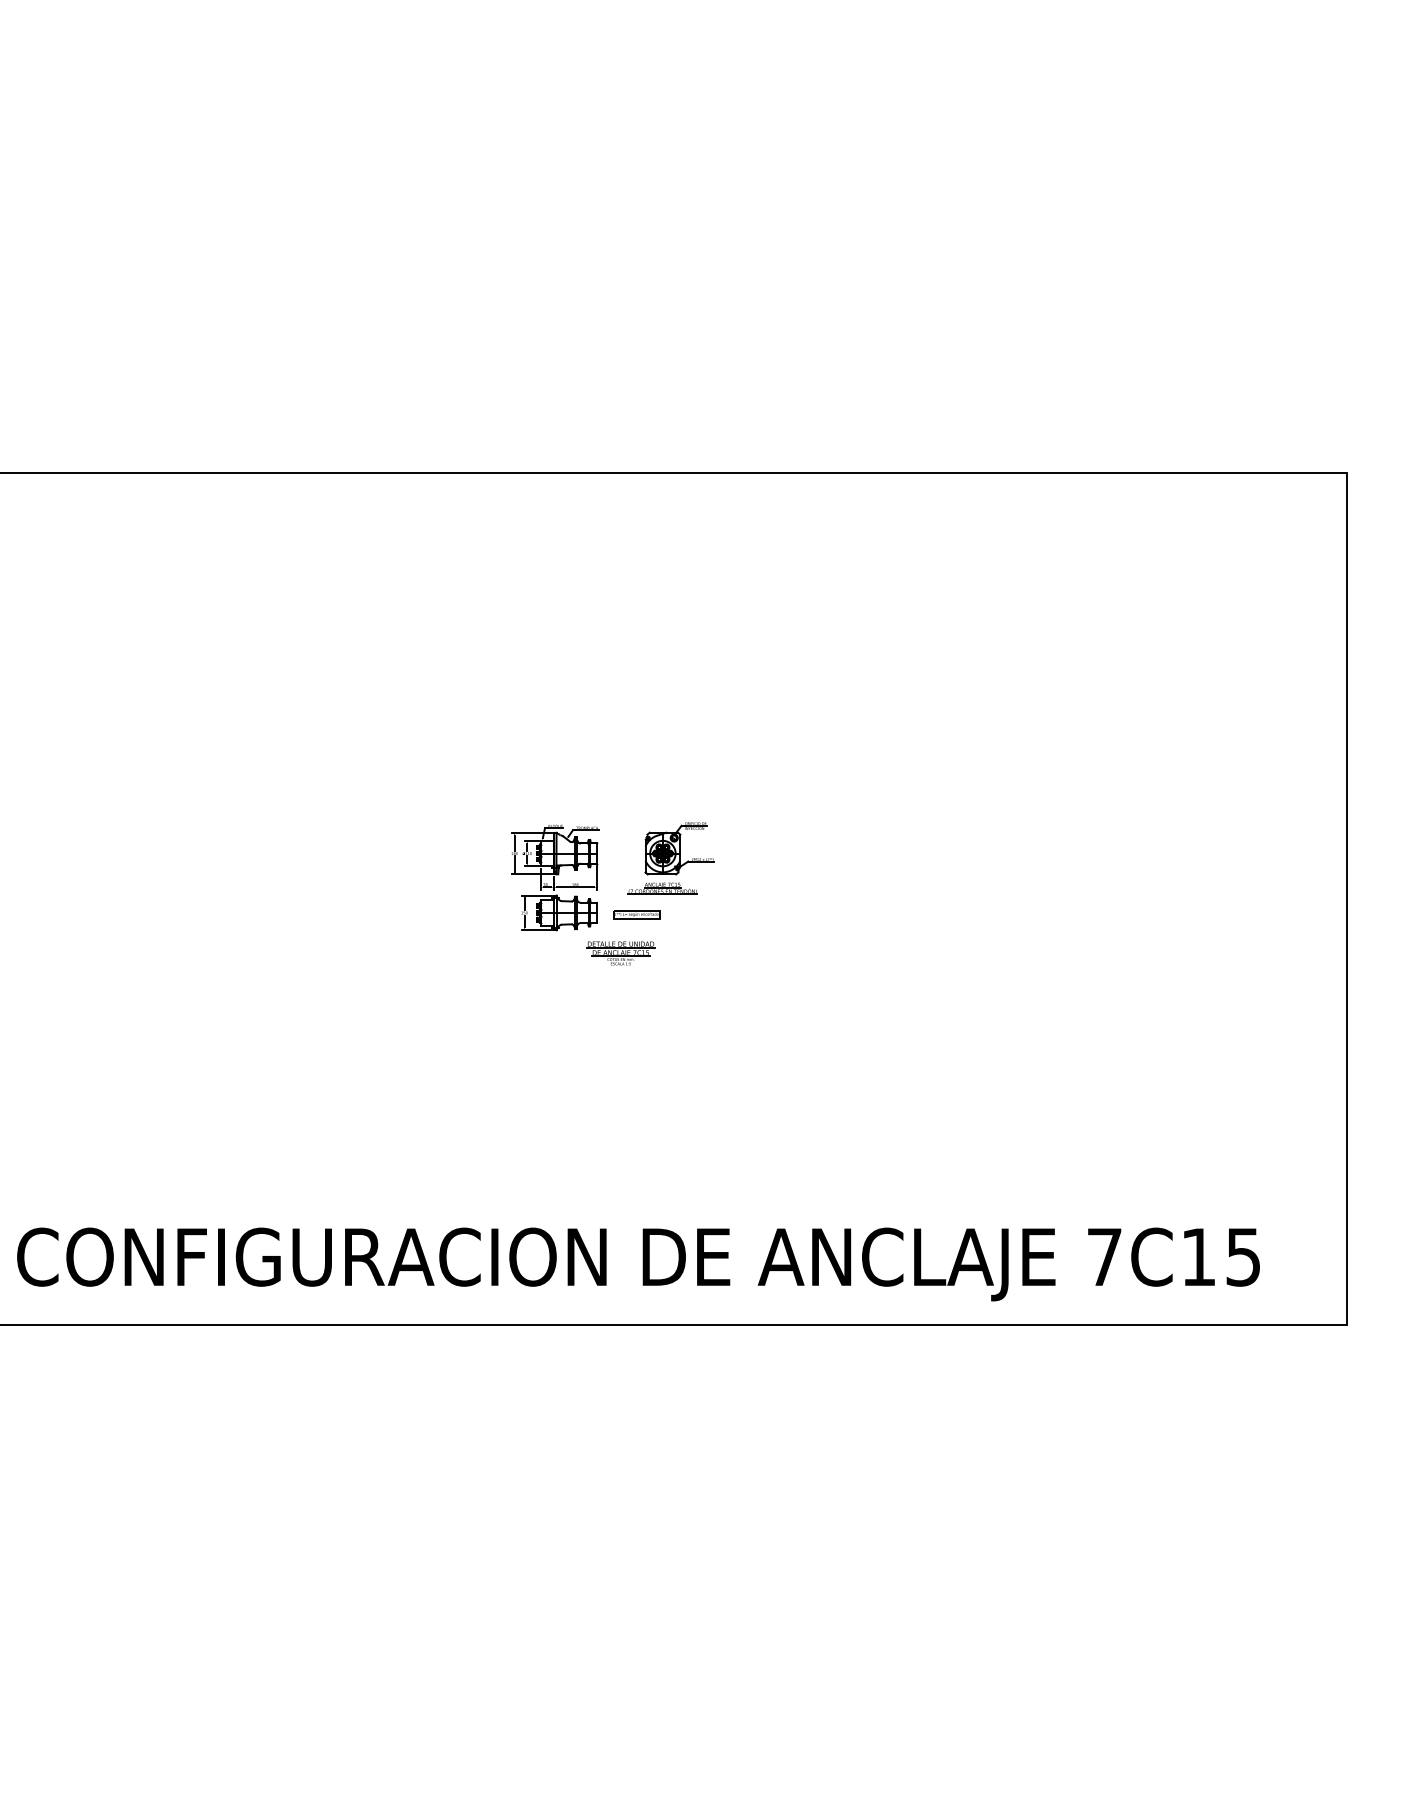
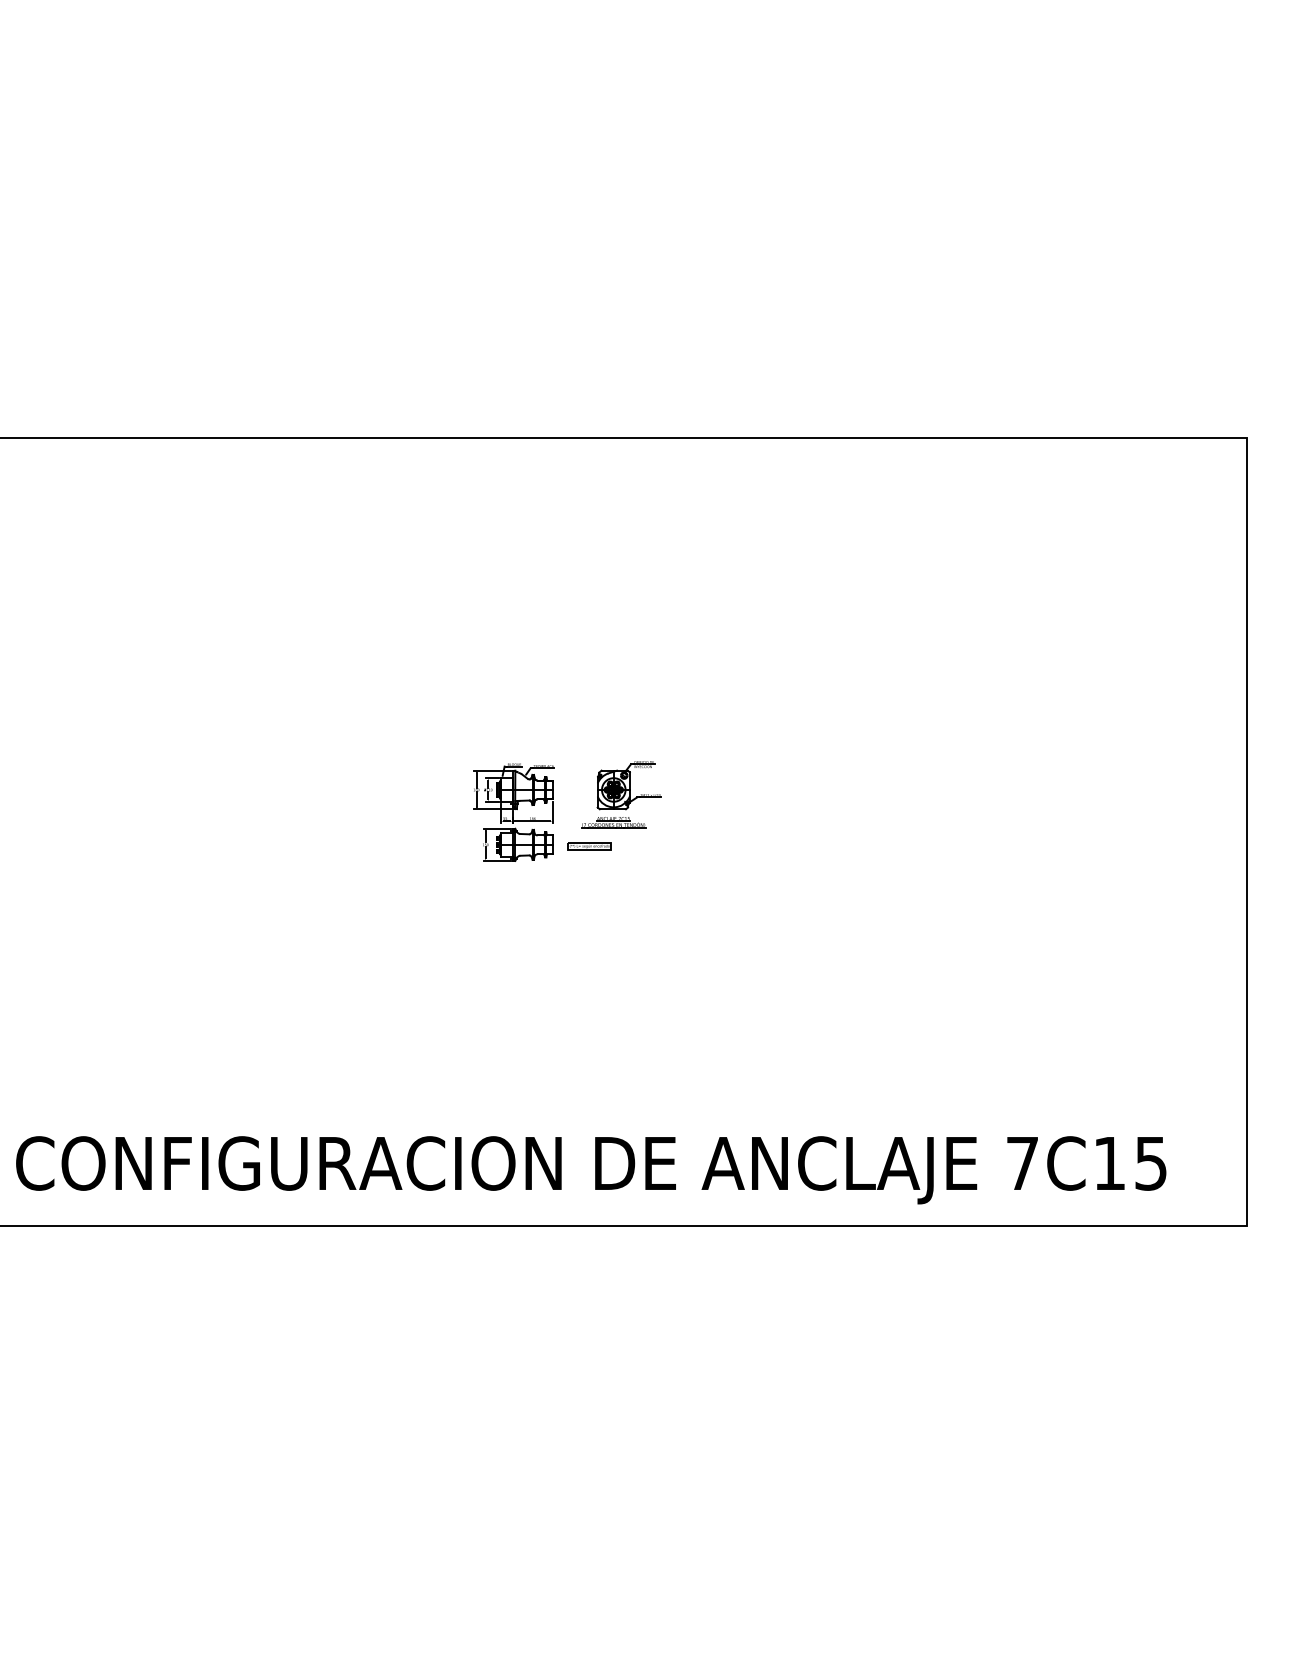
part: (620, 953) -> (574, 882), removed

